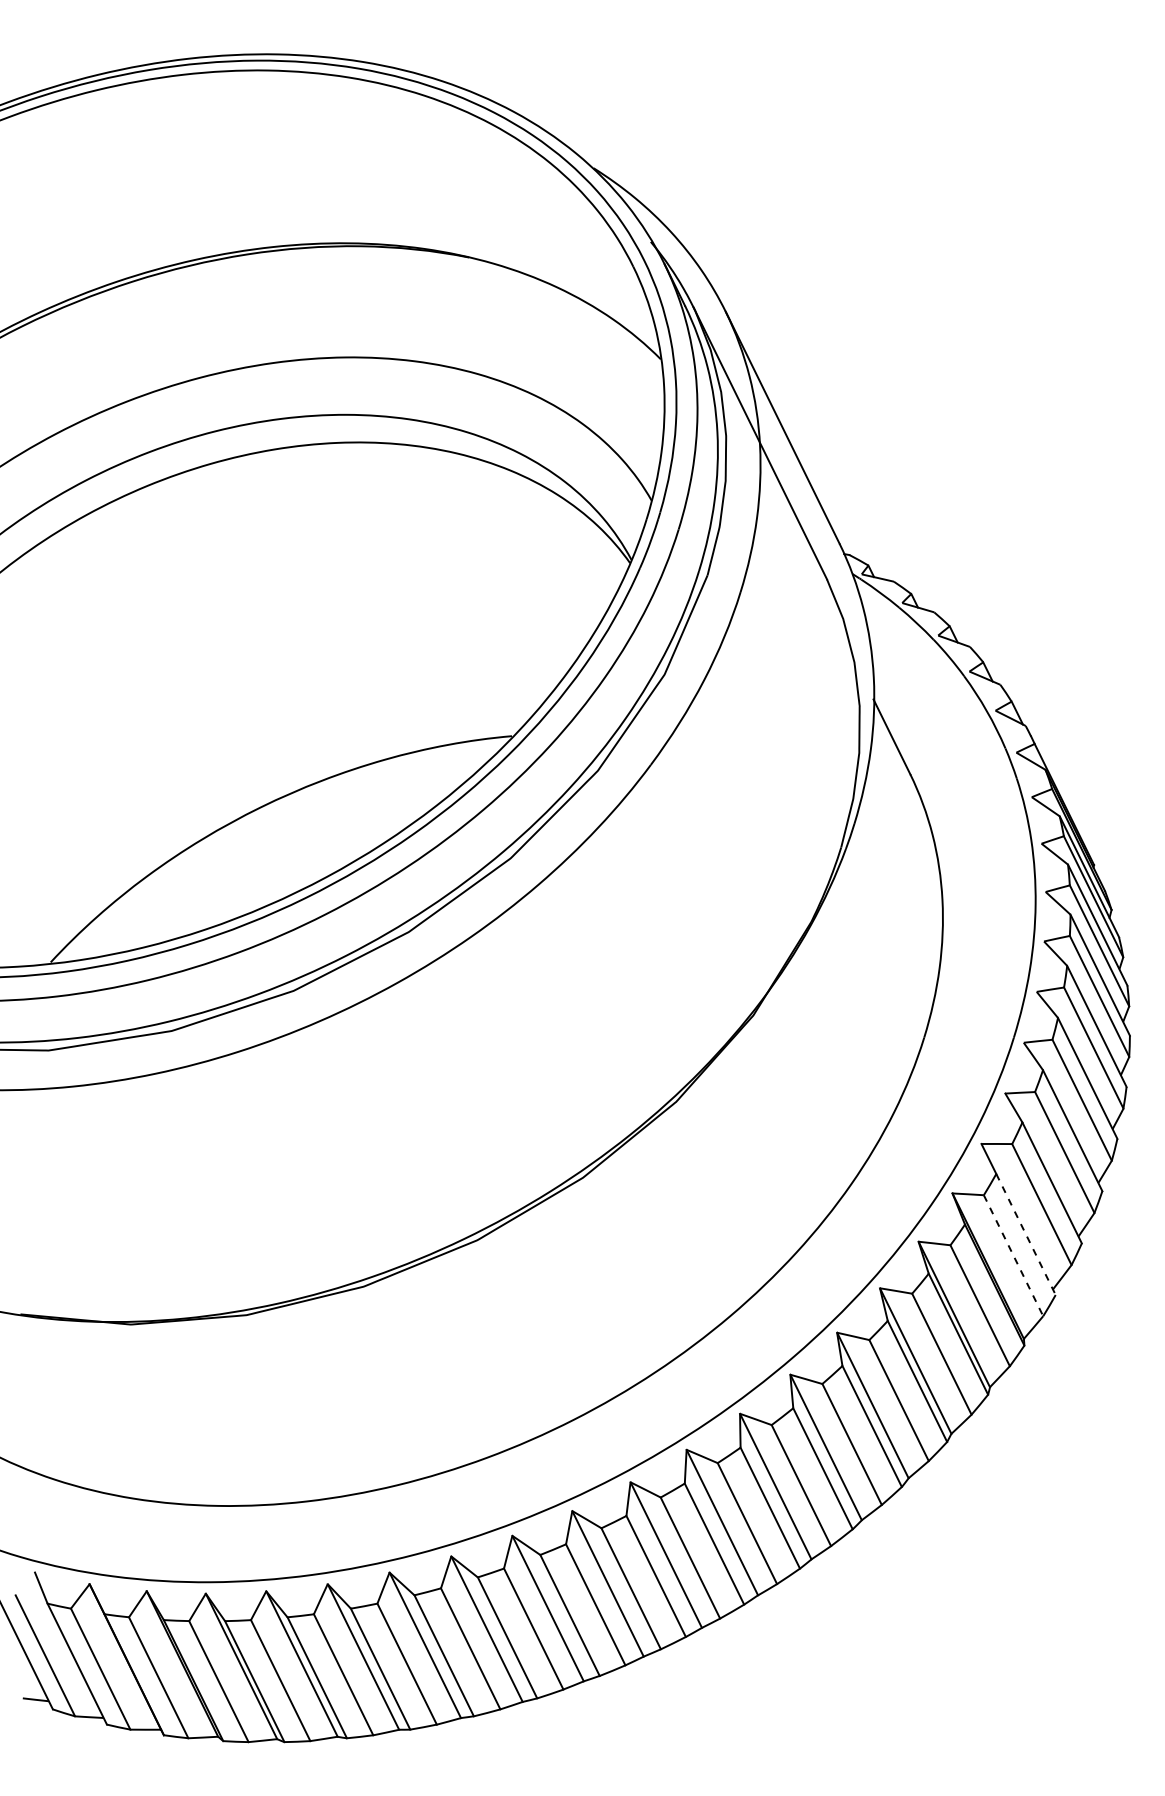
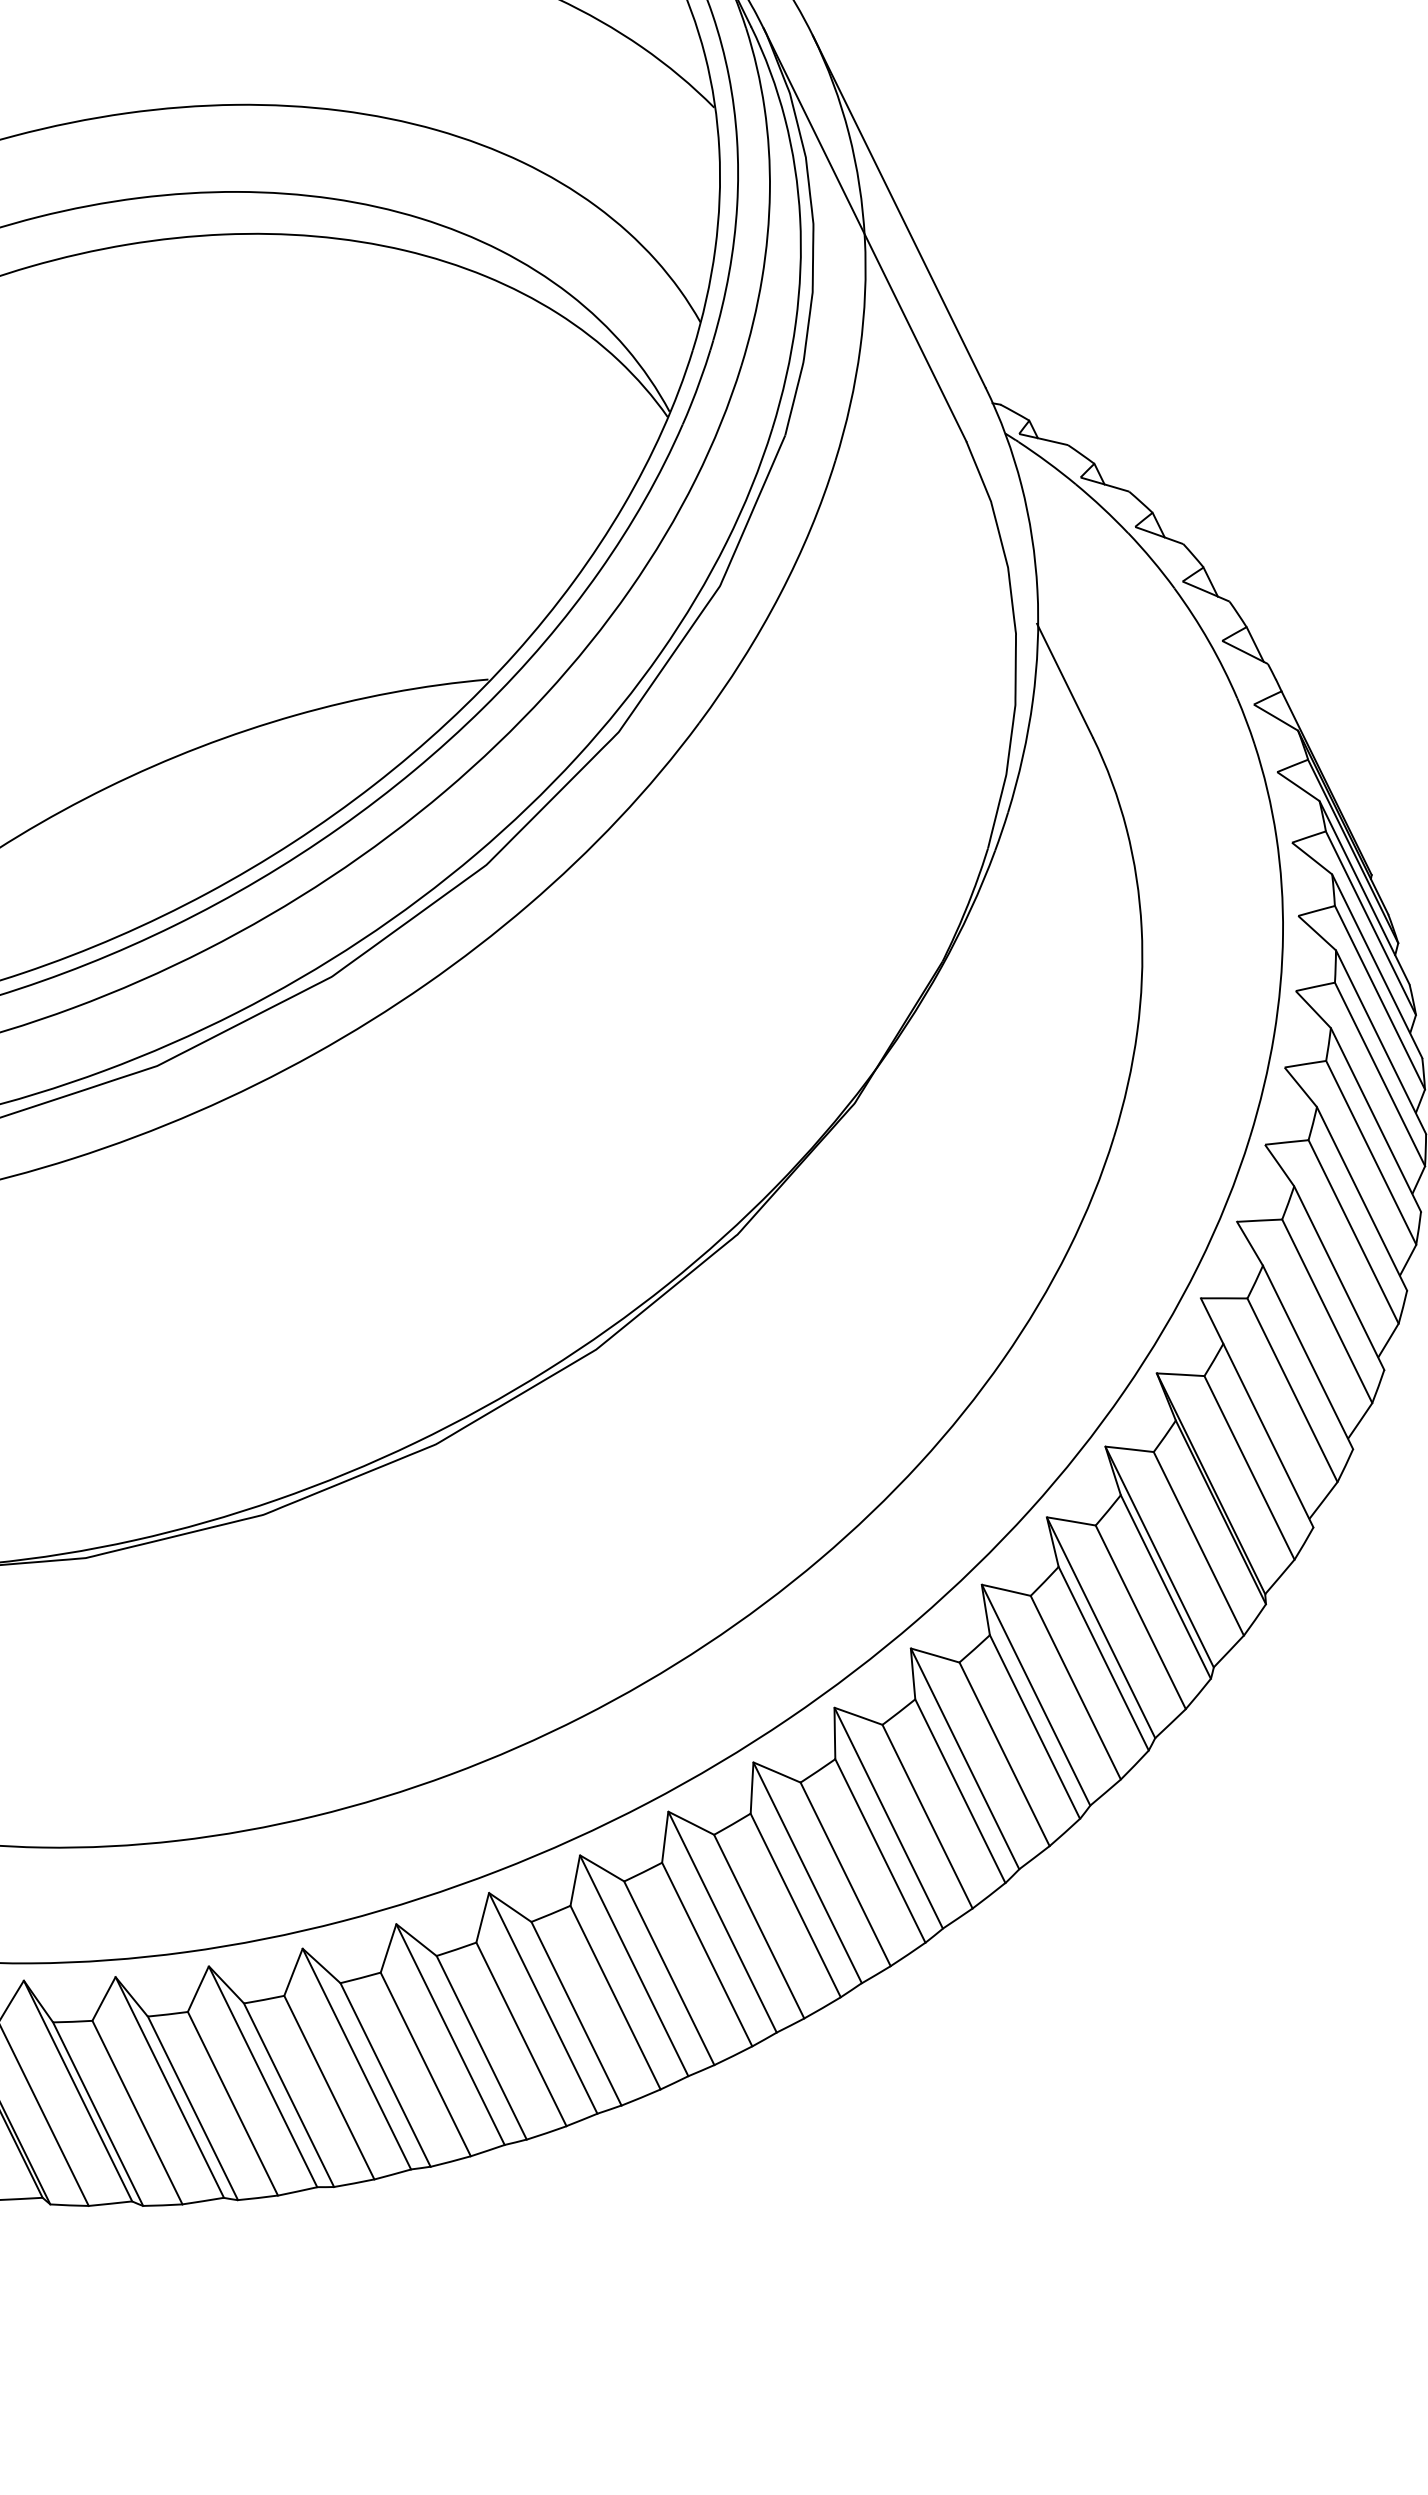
line: (1026, 1234) -> (1269, 1435), dashed -> solid
line: (1013, 1256) -> (1249, 1469), dashed -> solid

